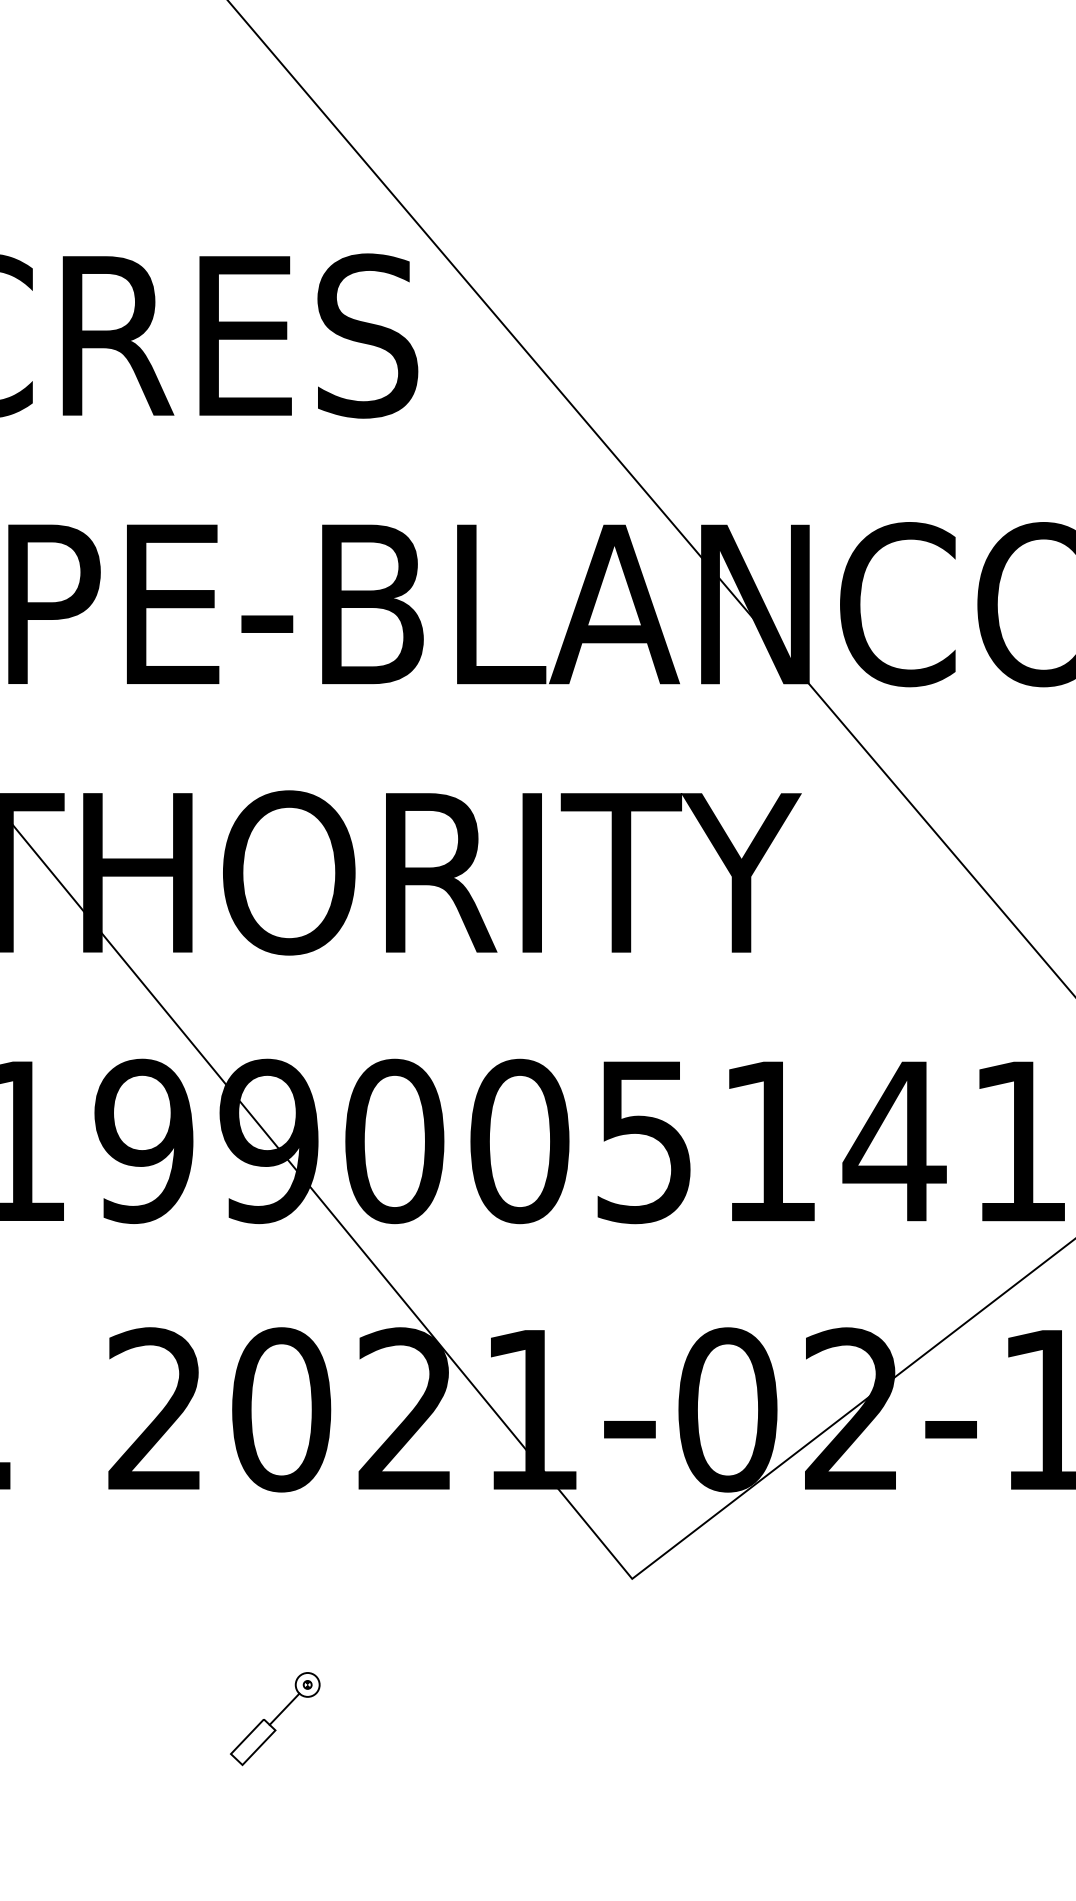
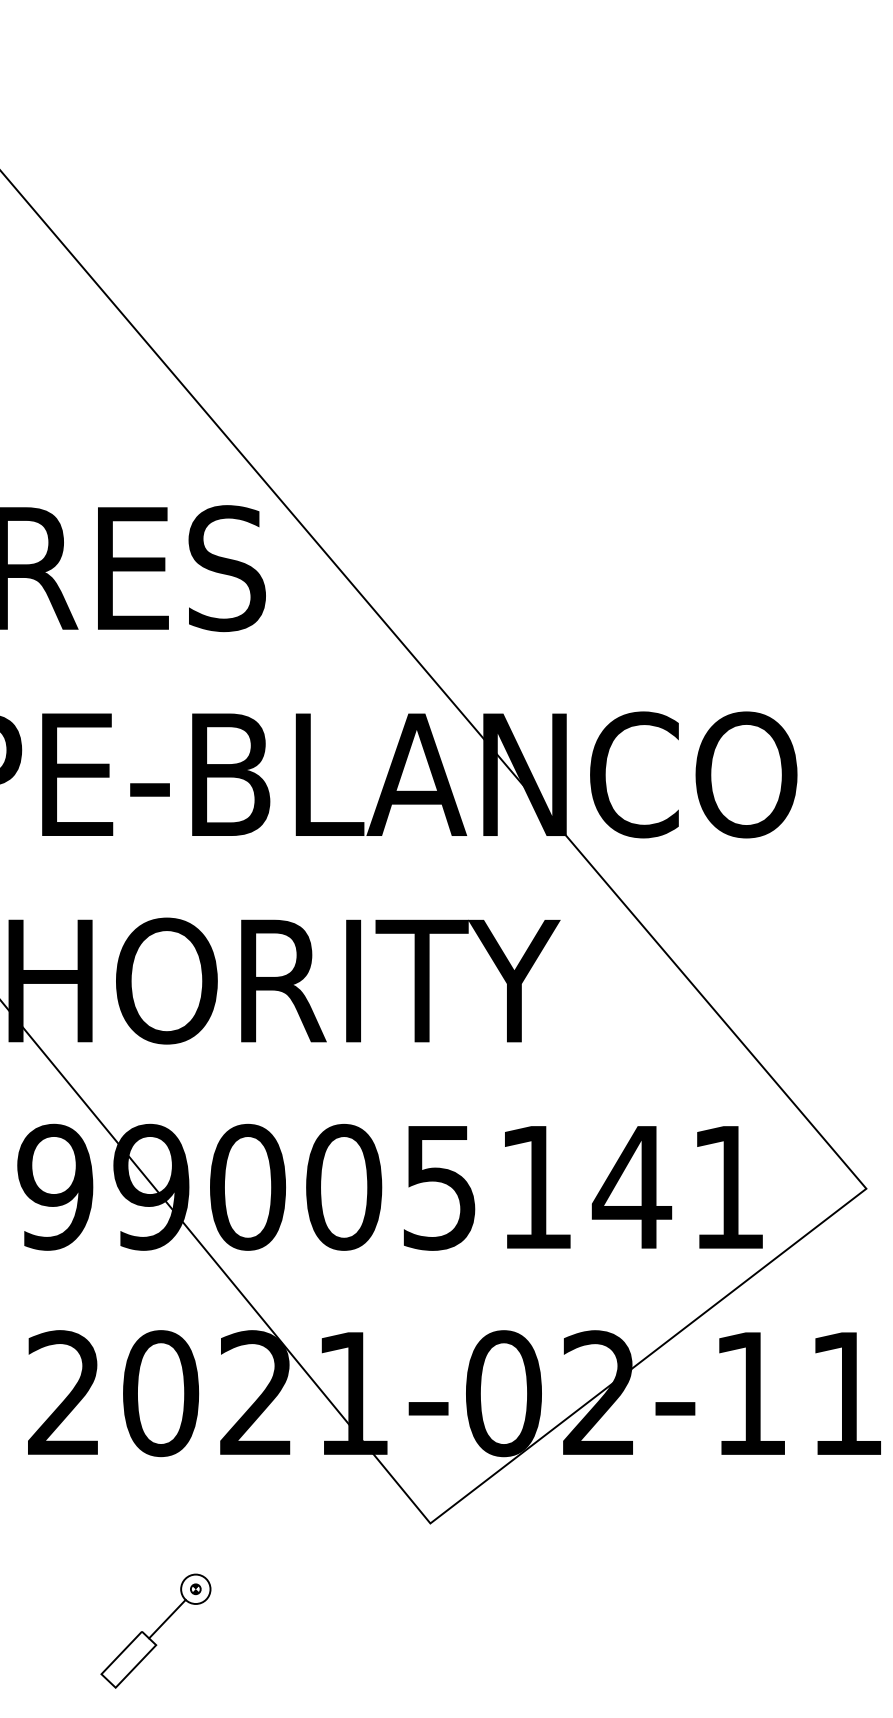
part: (275, 1718) -> (156, 1630), size x1.6

